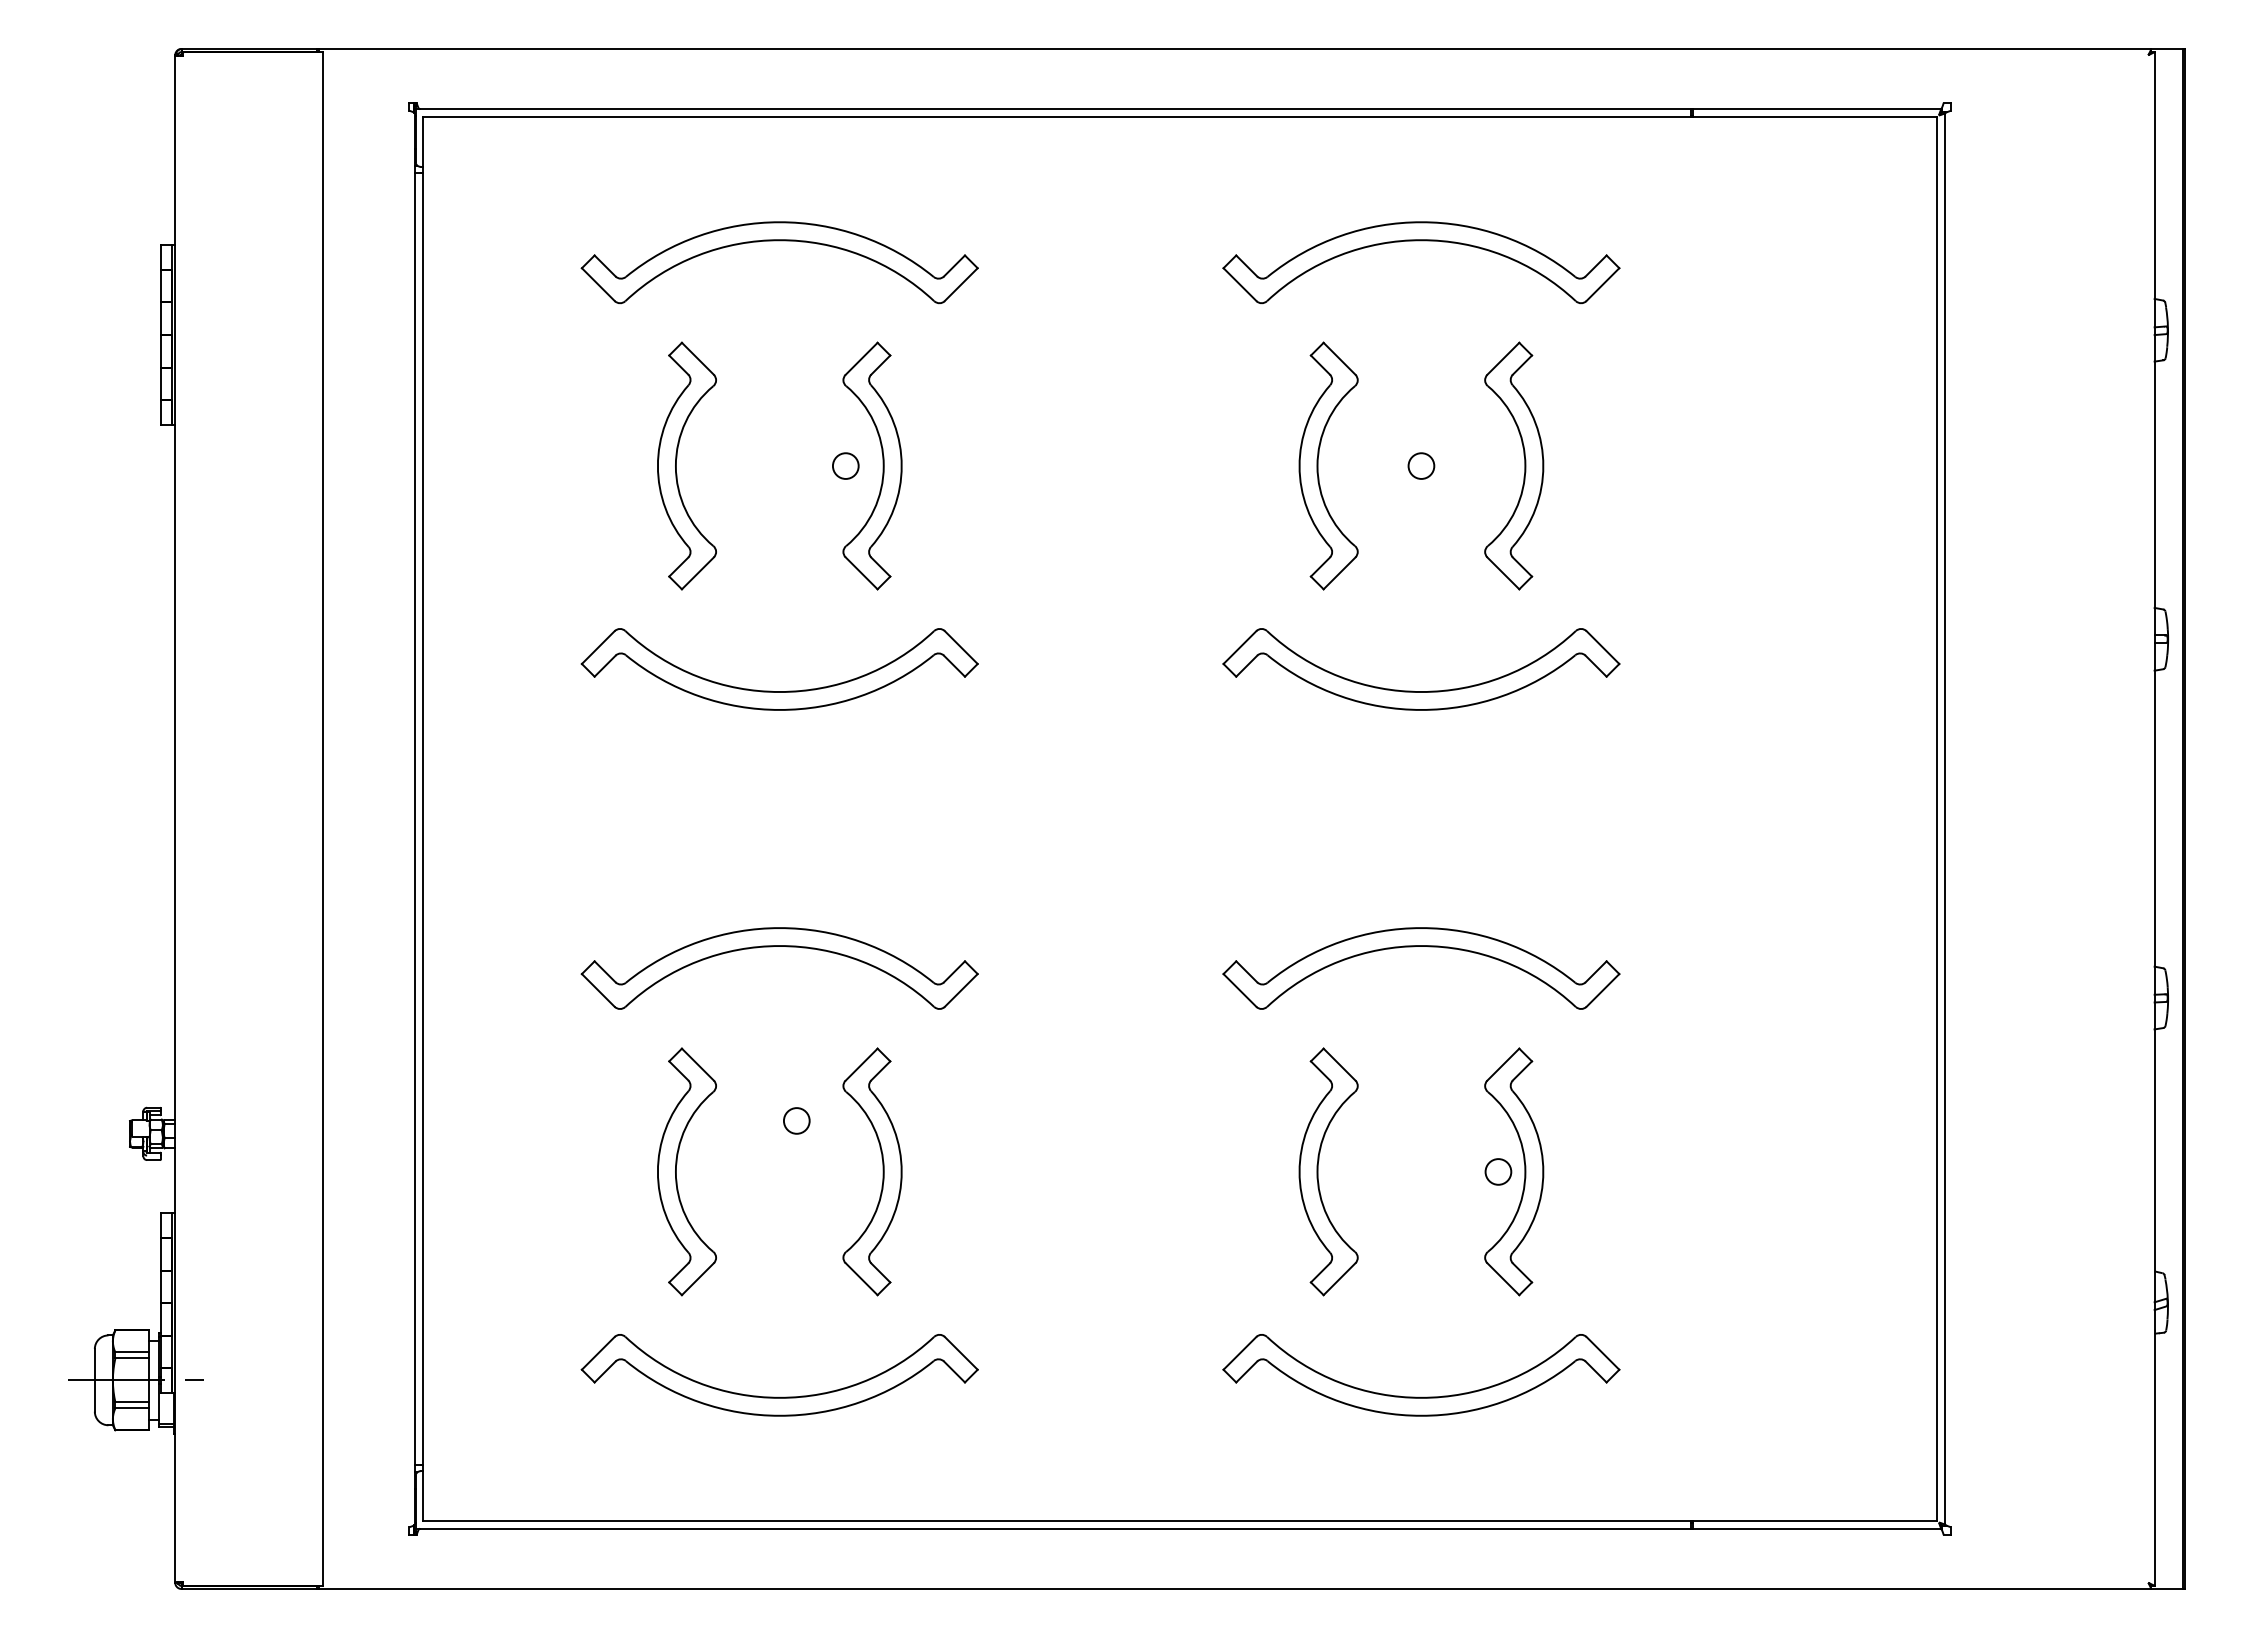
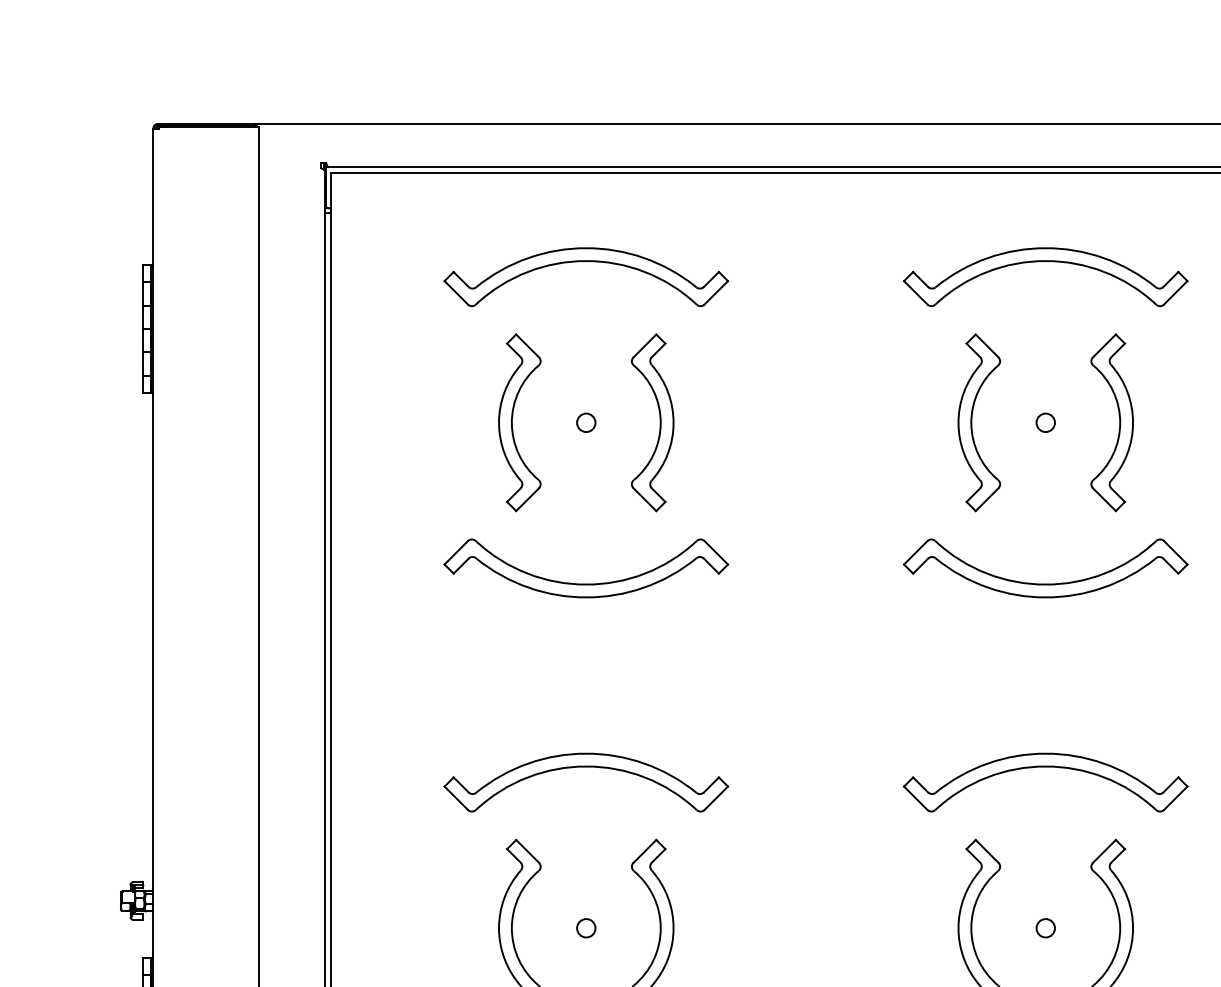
circle: (845, 465) -> (586, 422), moved
circle: (796, 1120) -> (586, 927), moved
circle: (1498, 1171) -> (1045, 927), moved

